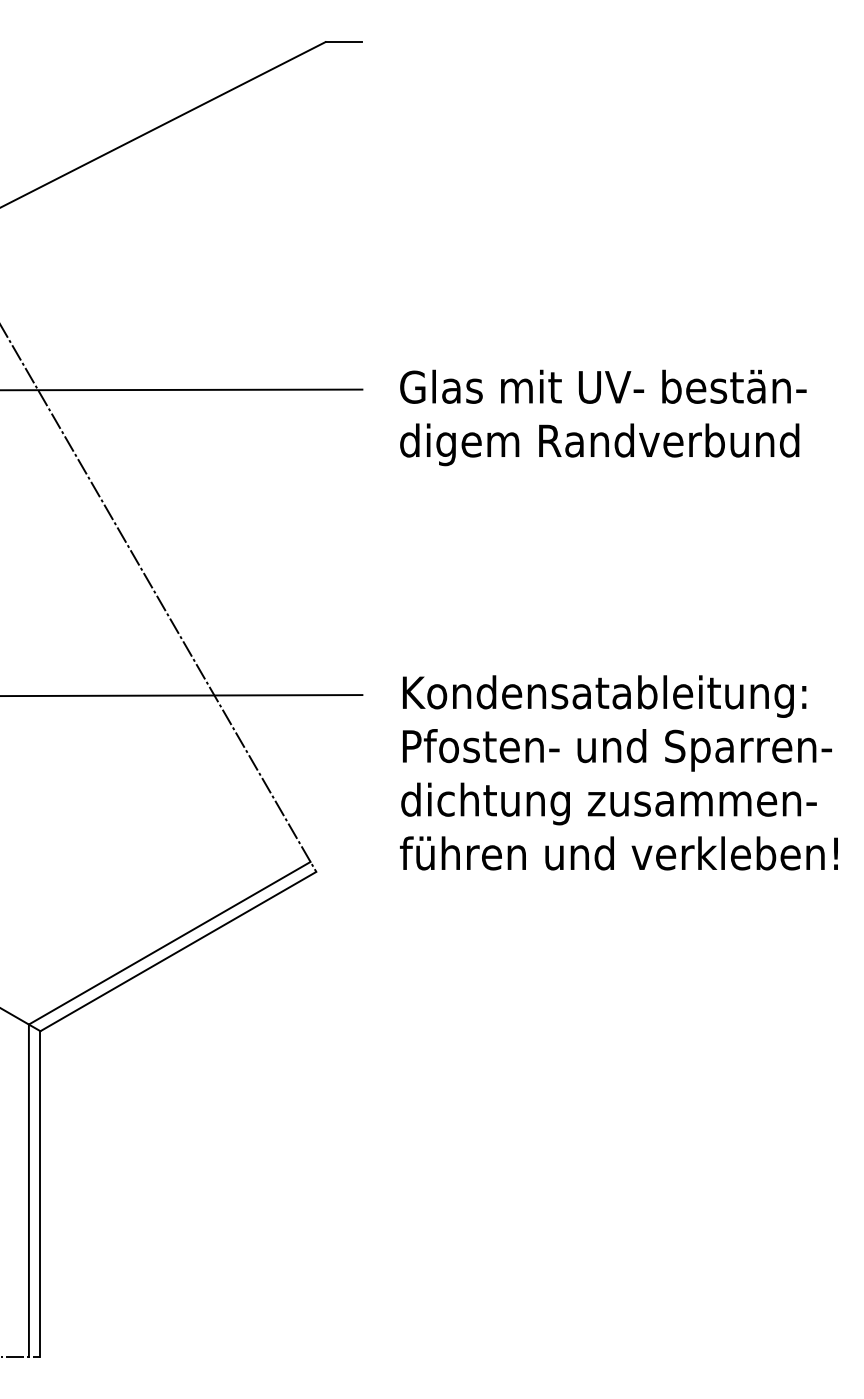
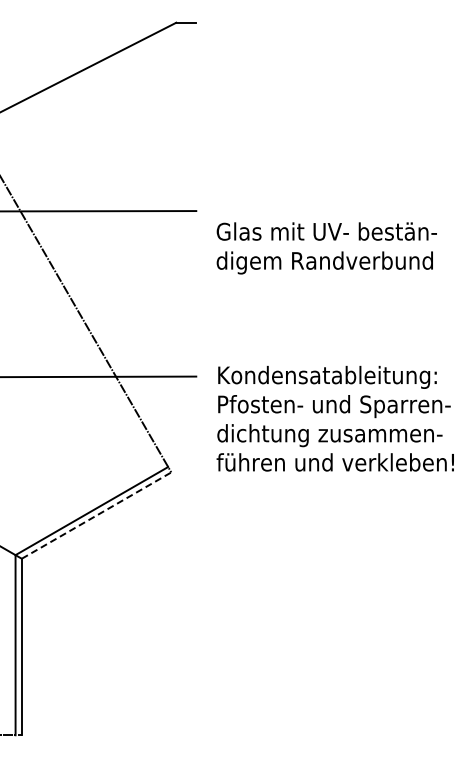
text: (602, 418) -> (326, 248), moved
line: (178, 951) -> (96, 515), solid -> dashed

